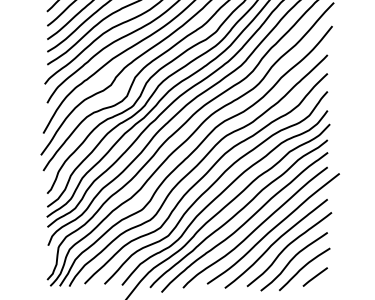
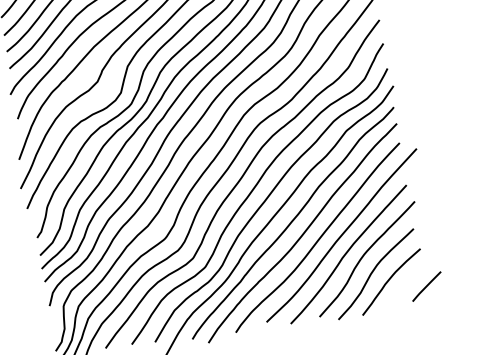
line: (314, 276) -> (425, 286), moved

